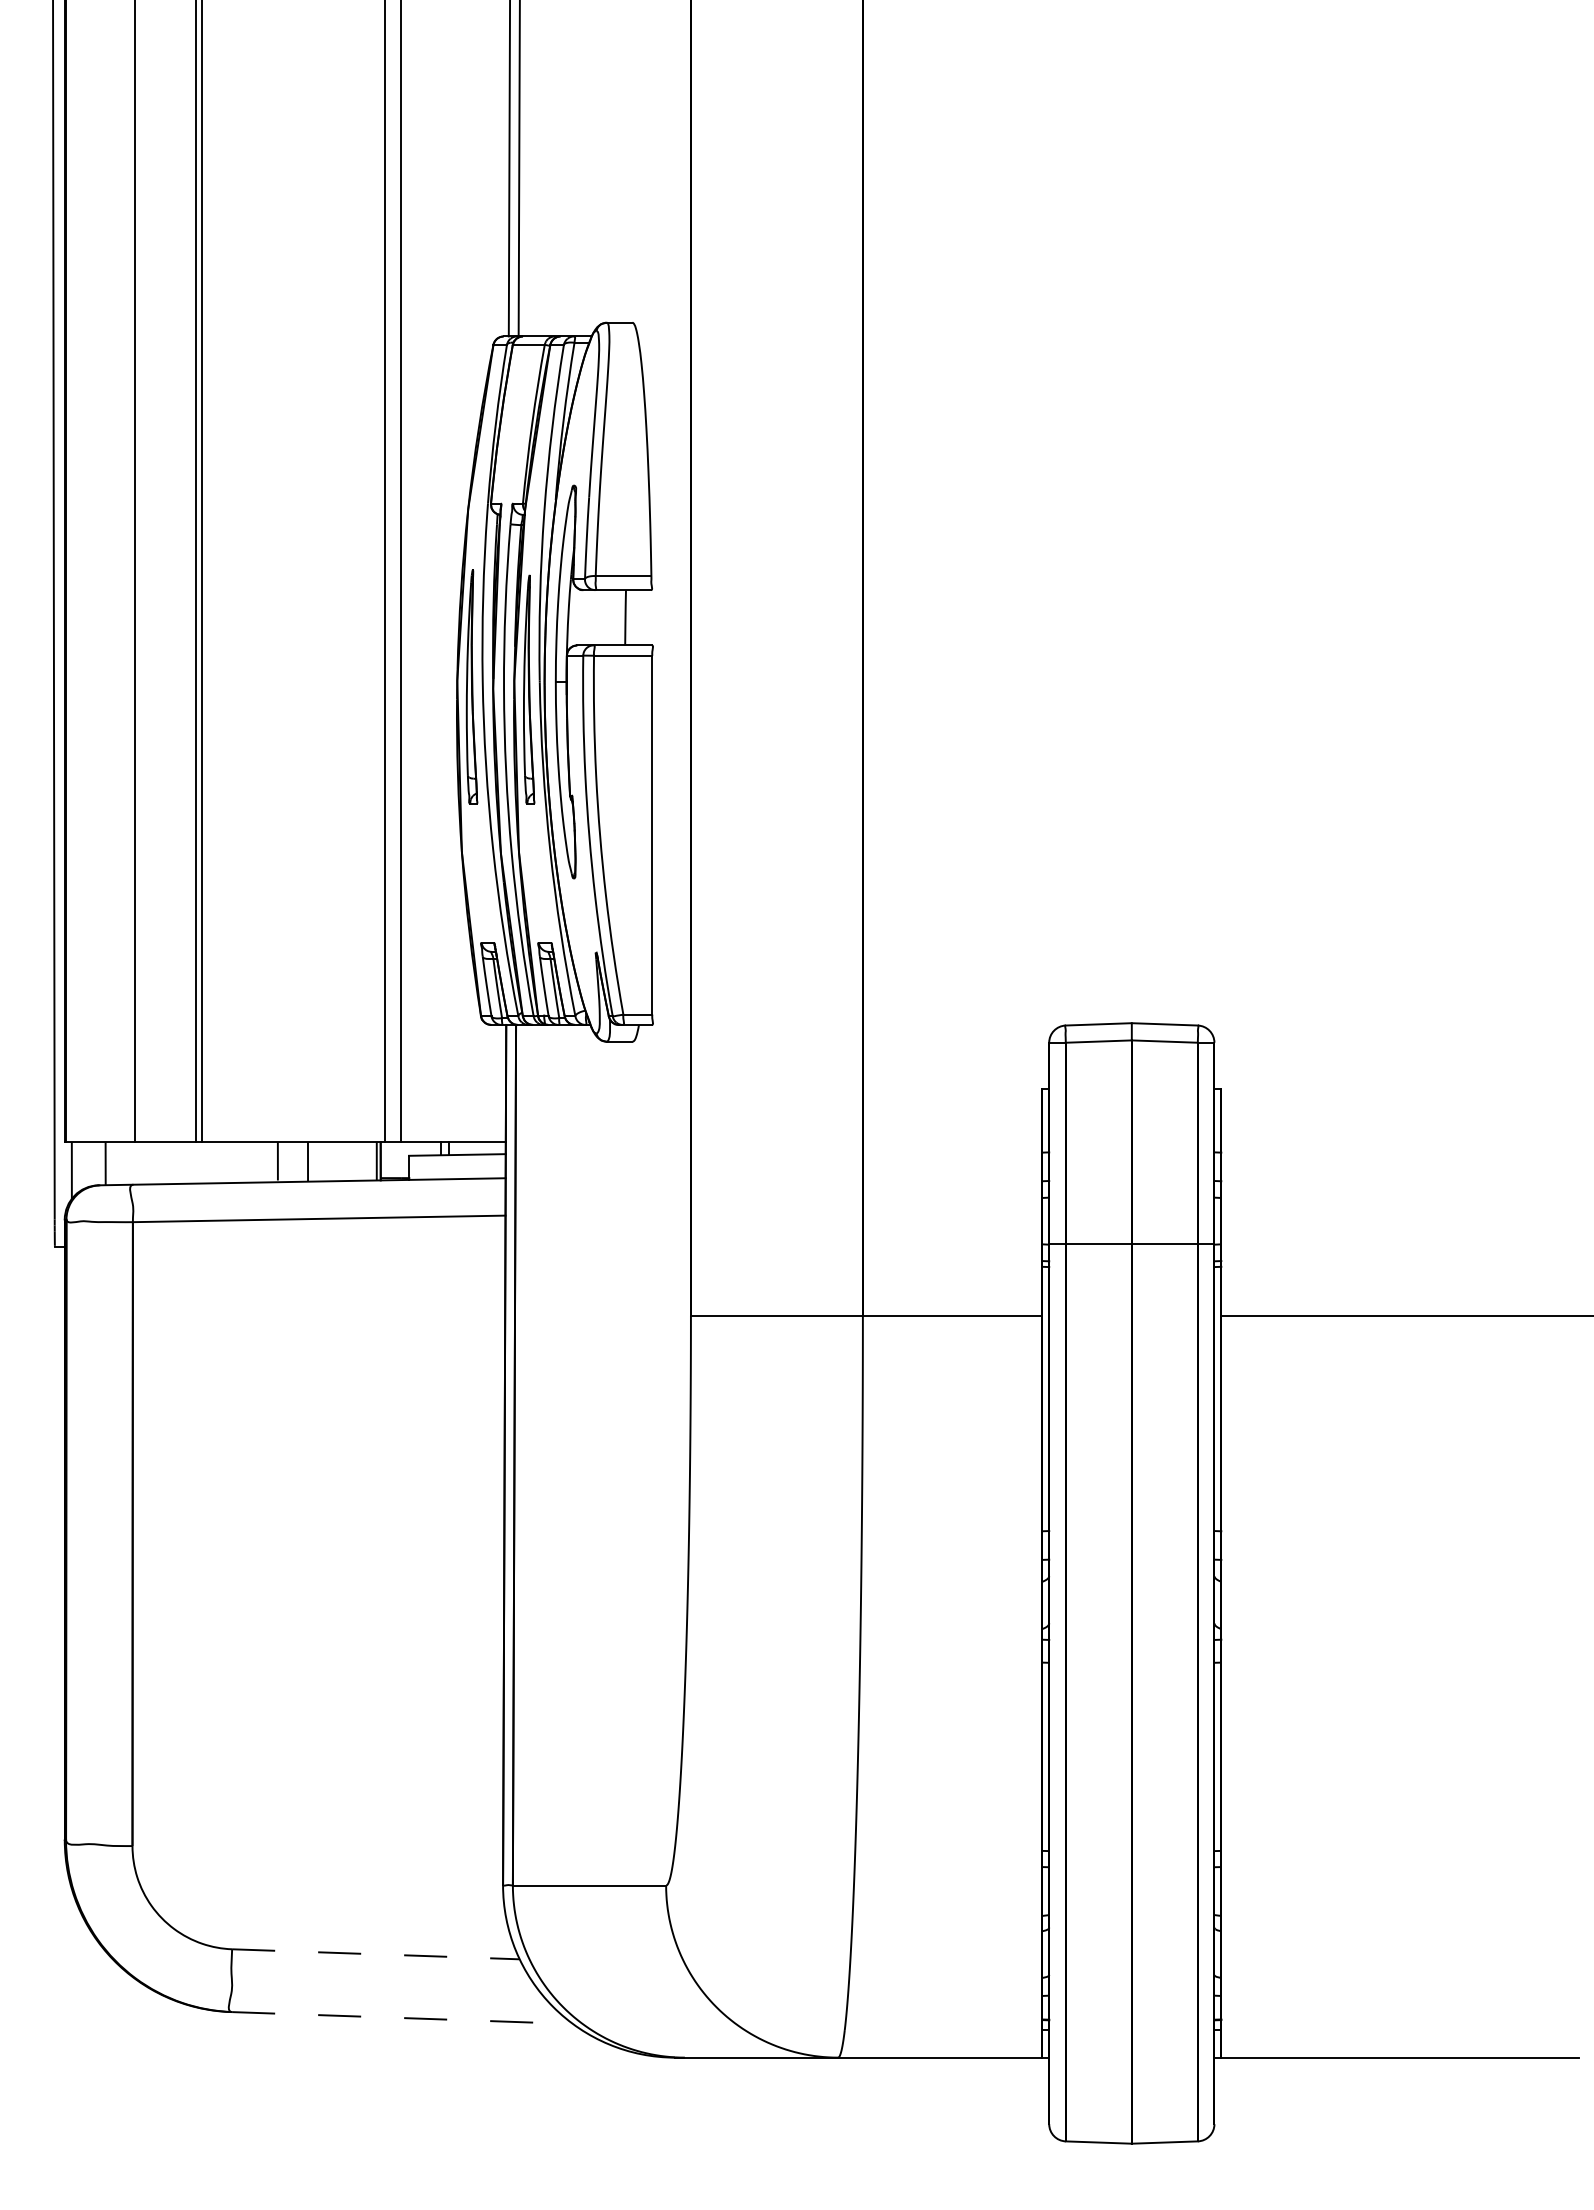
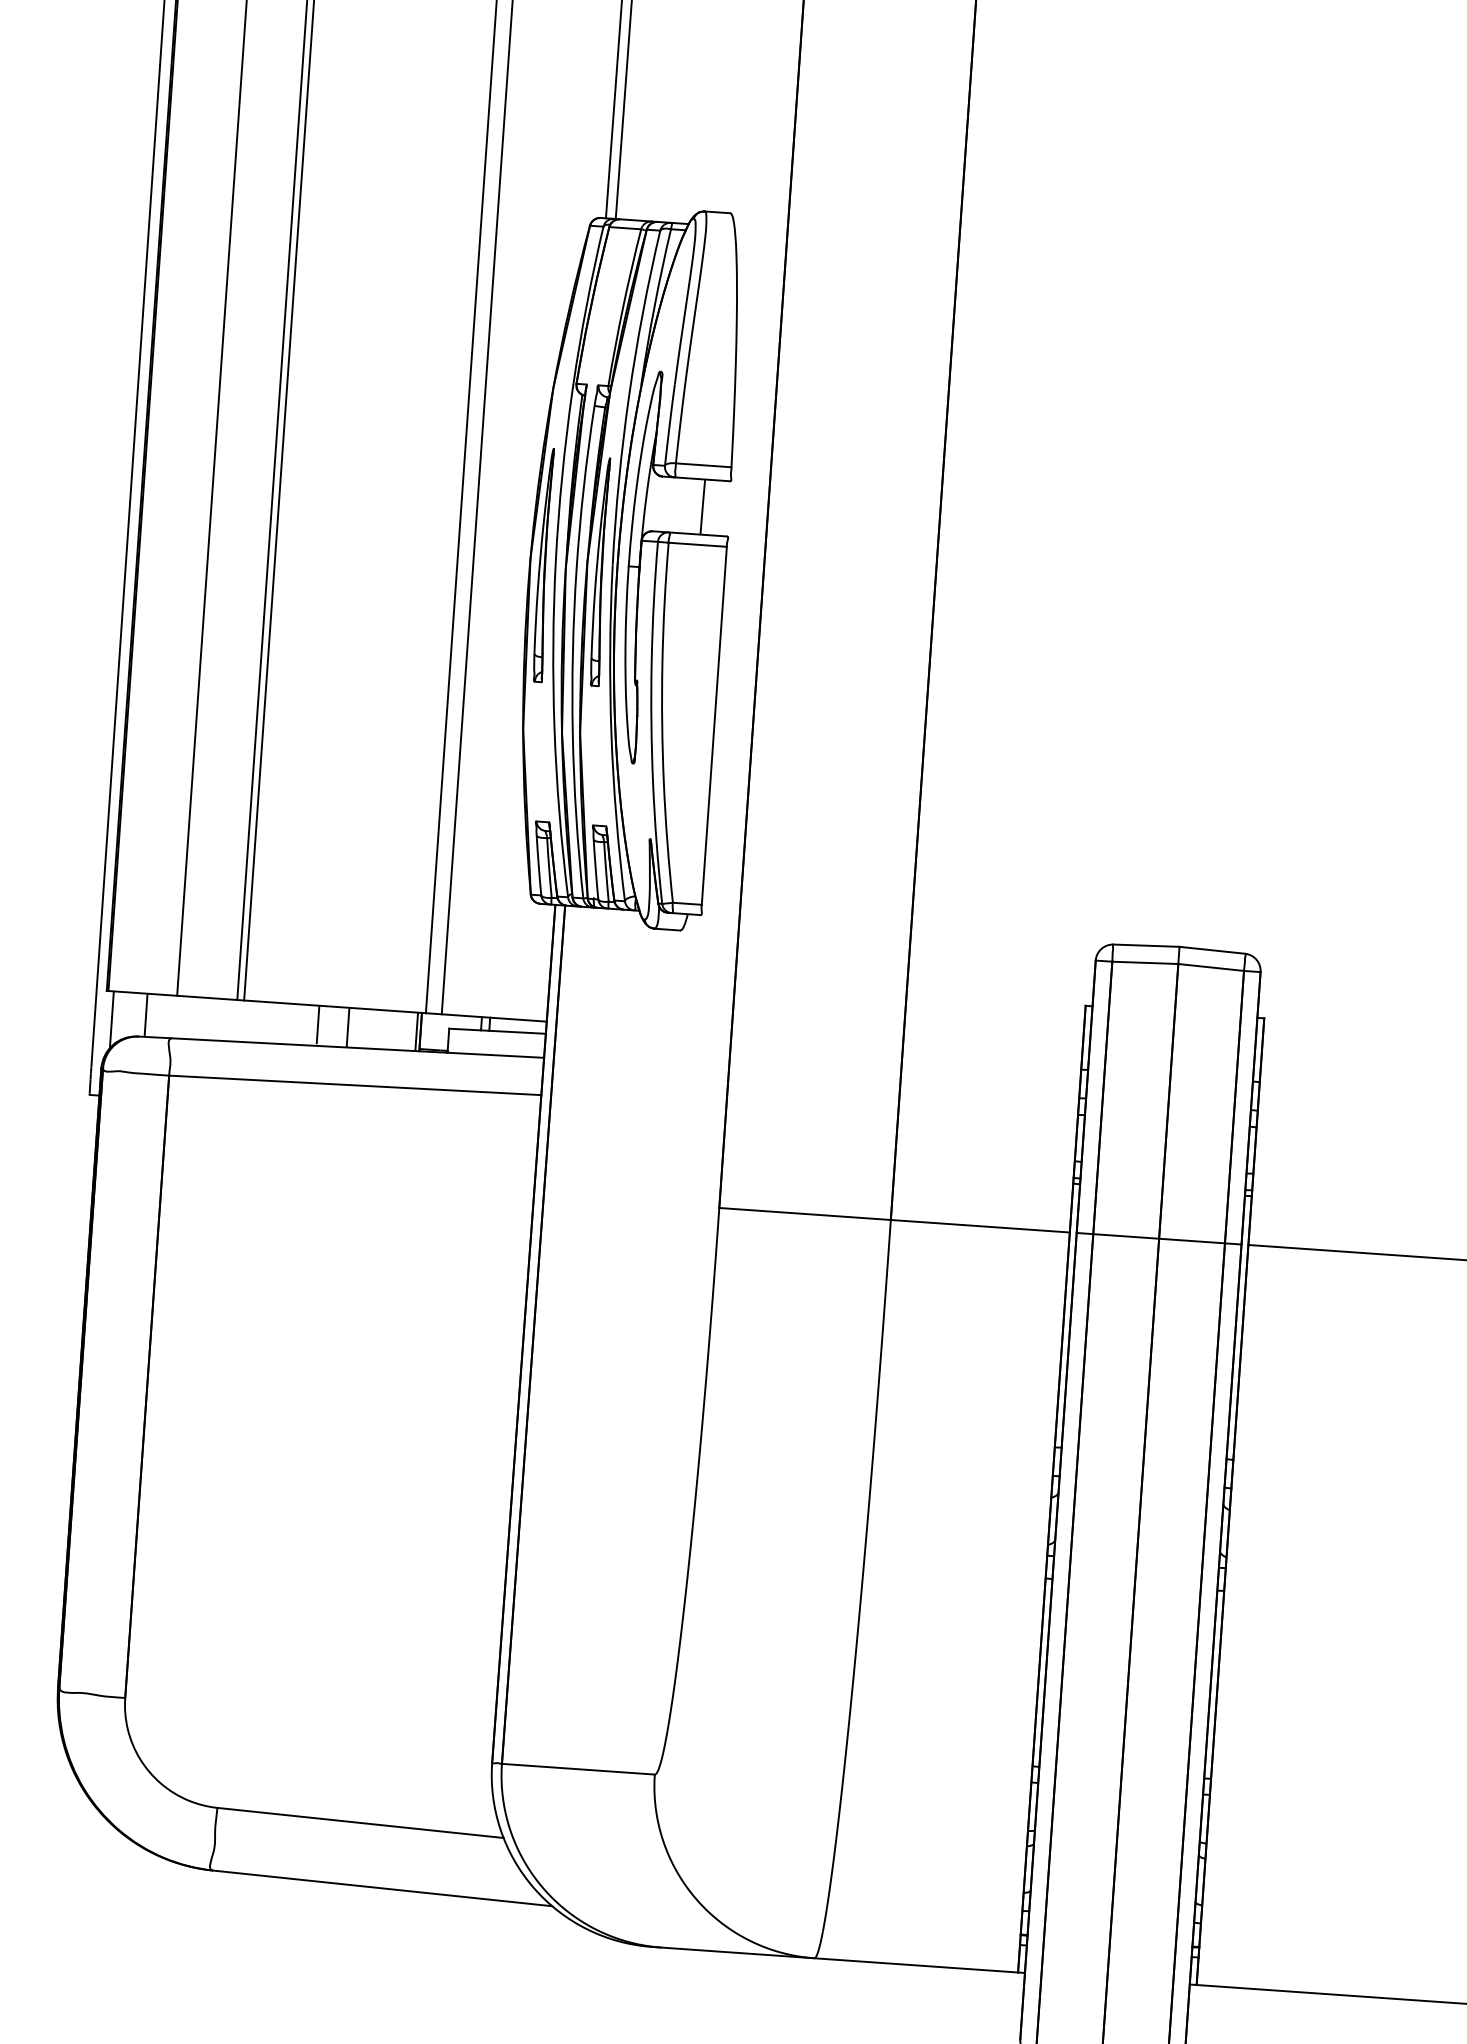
line: (1131, 1243) -> (1158, 1238), moved
line: (375, 1954) -> (360, 1823), dashed -> solid
line: (402, 2018) -> (382, 1888), dashed -> solid

